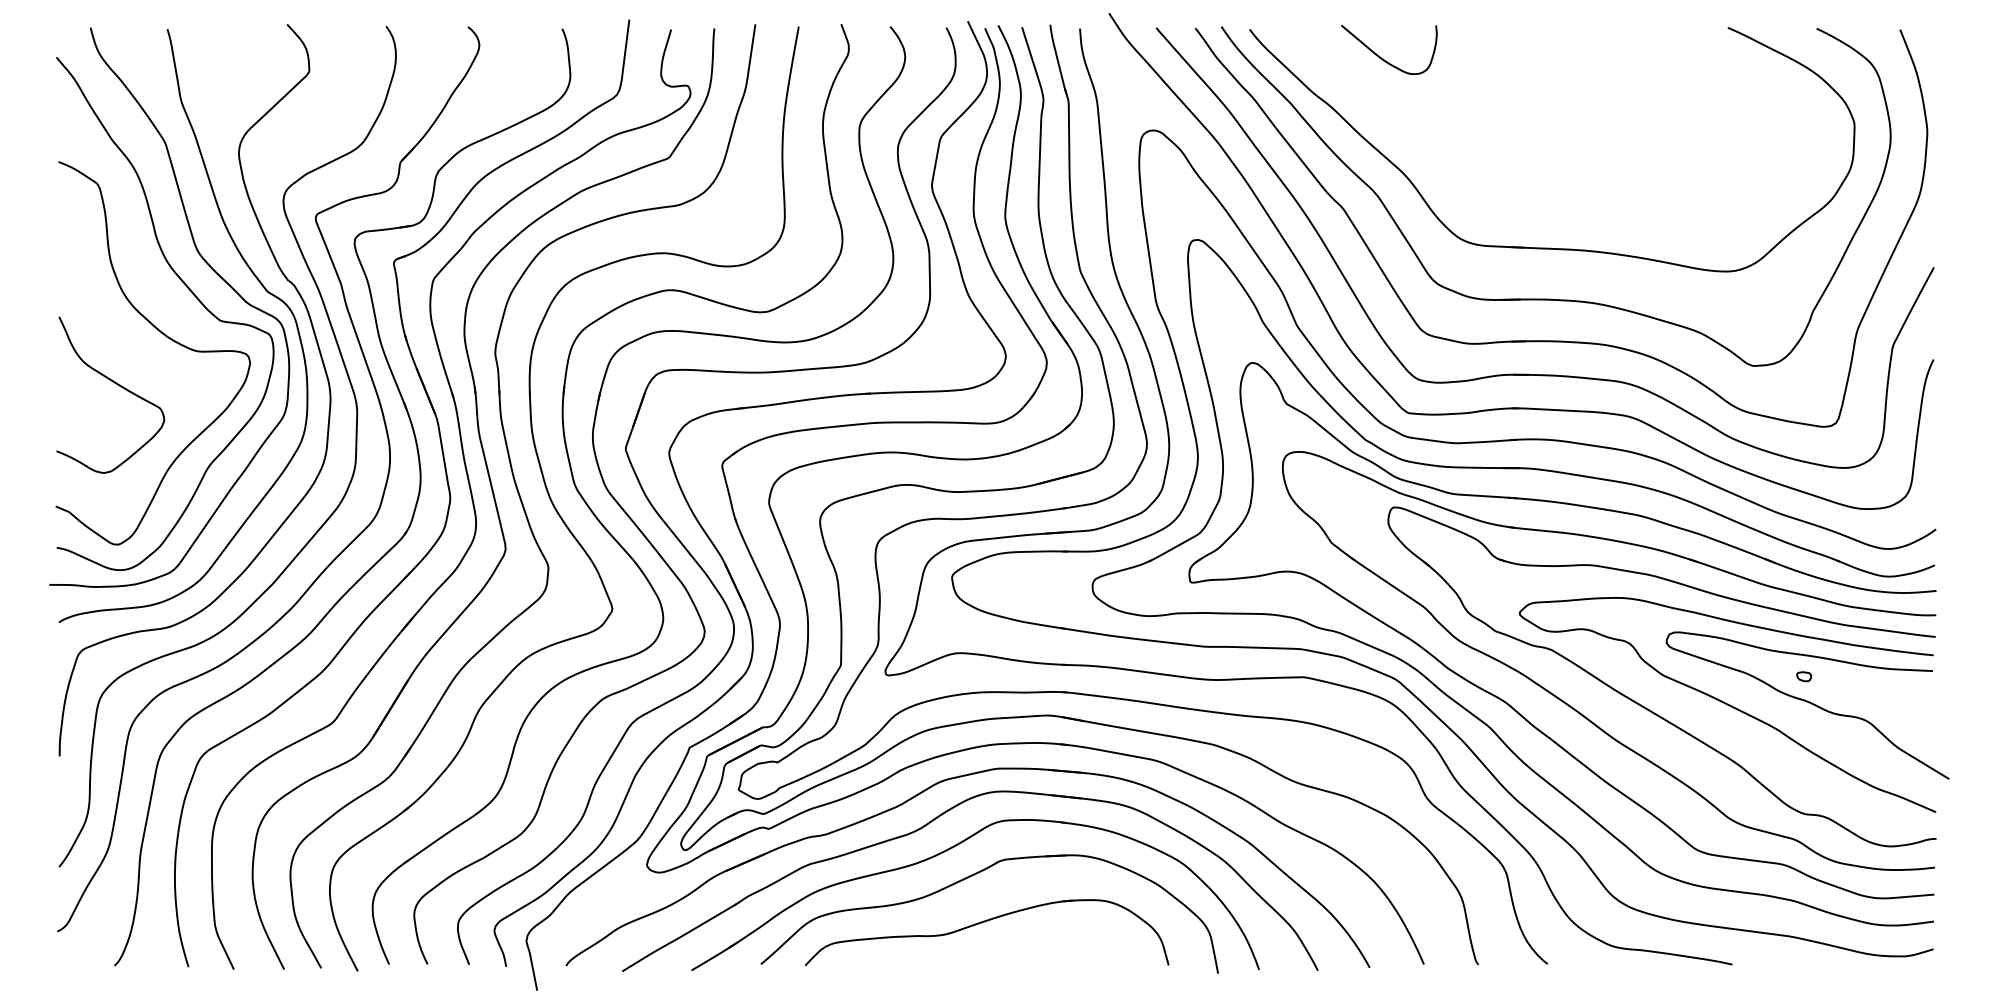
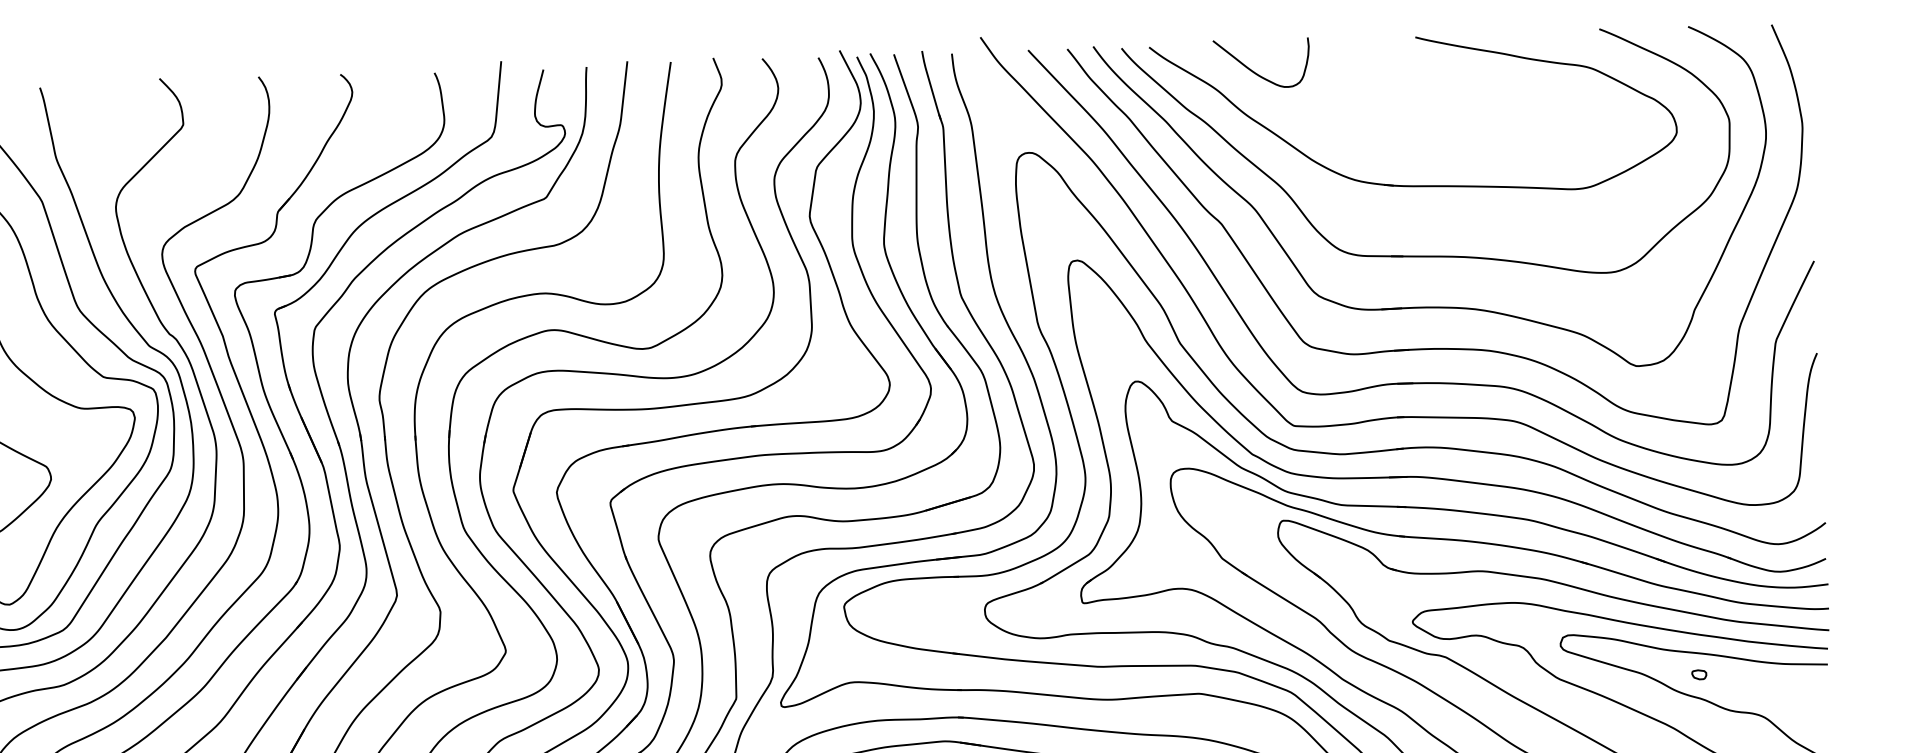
part: (1532, 176) -> (1409, 184), added

